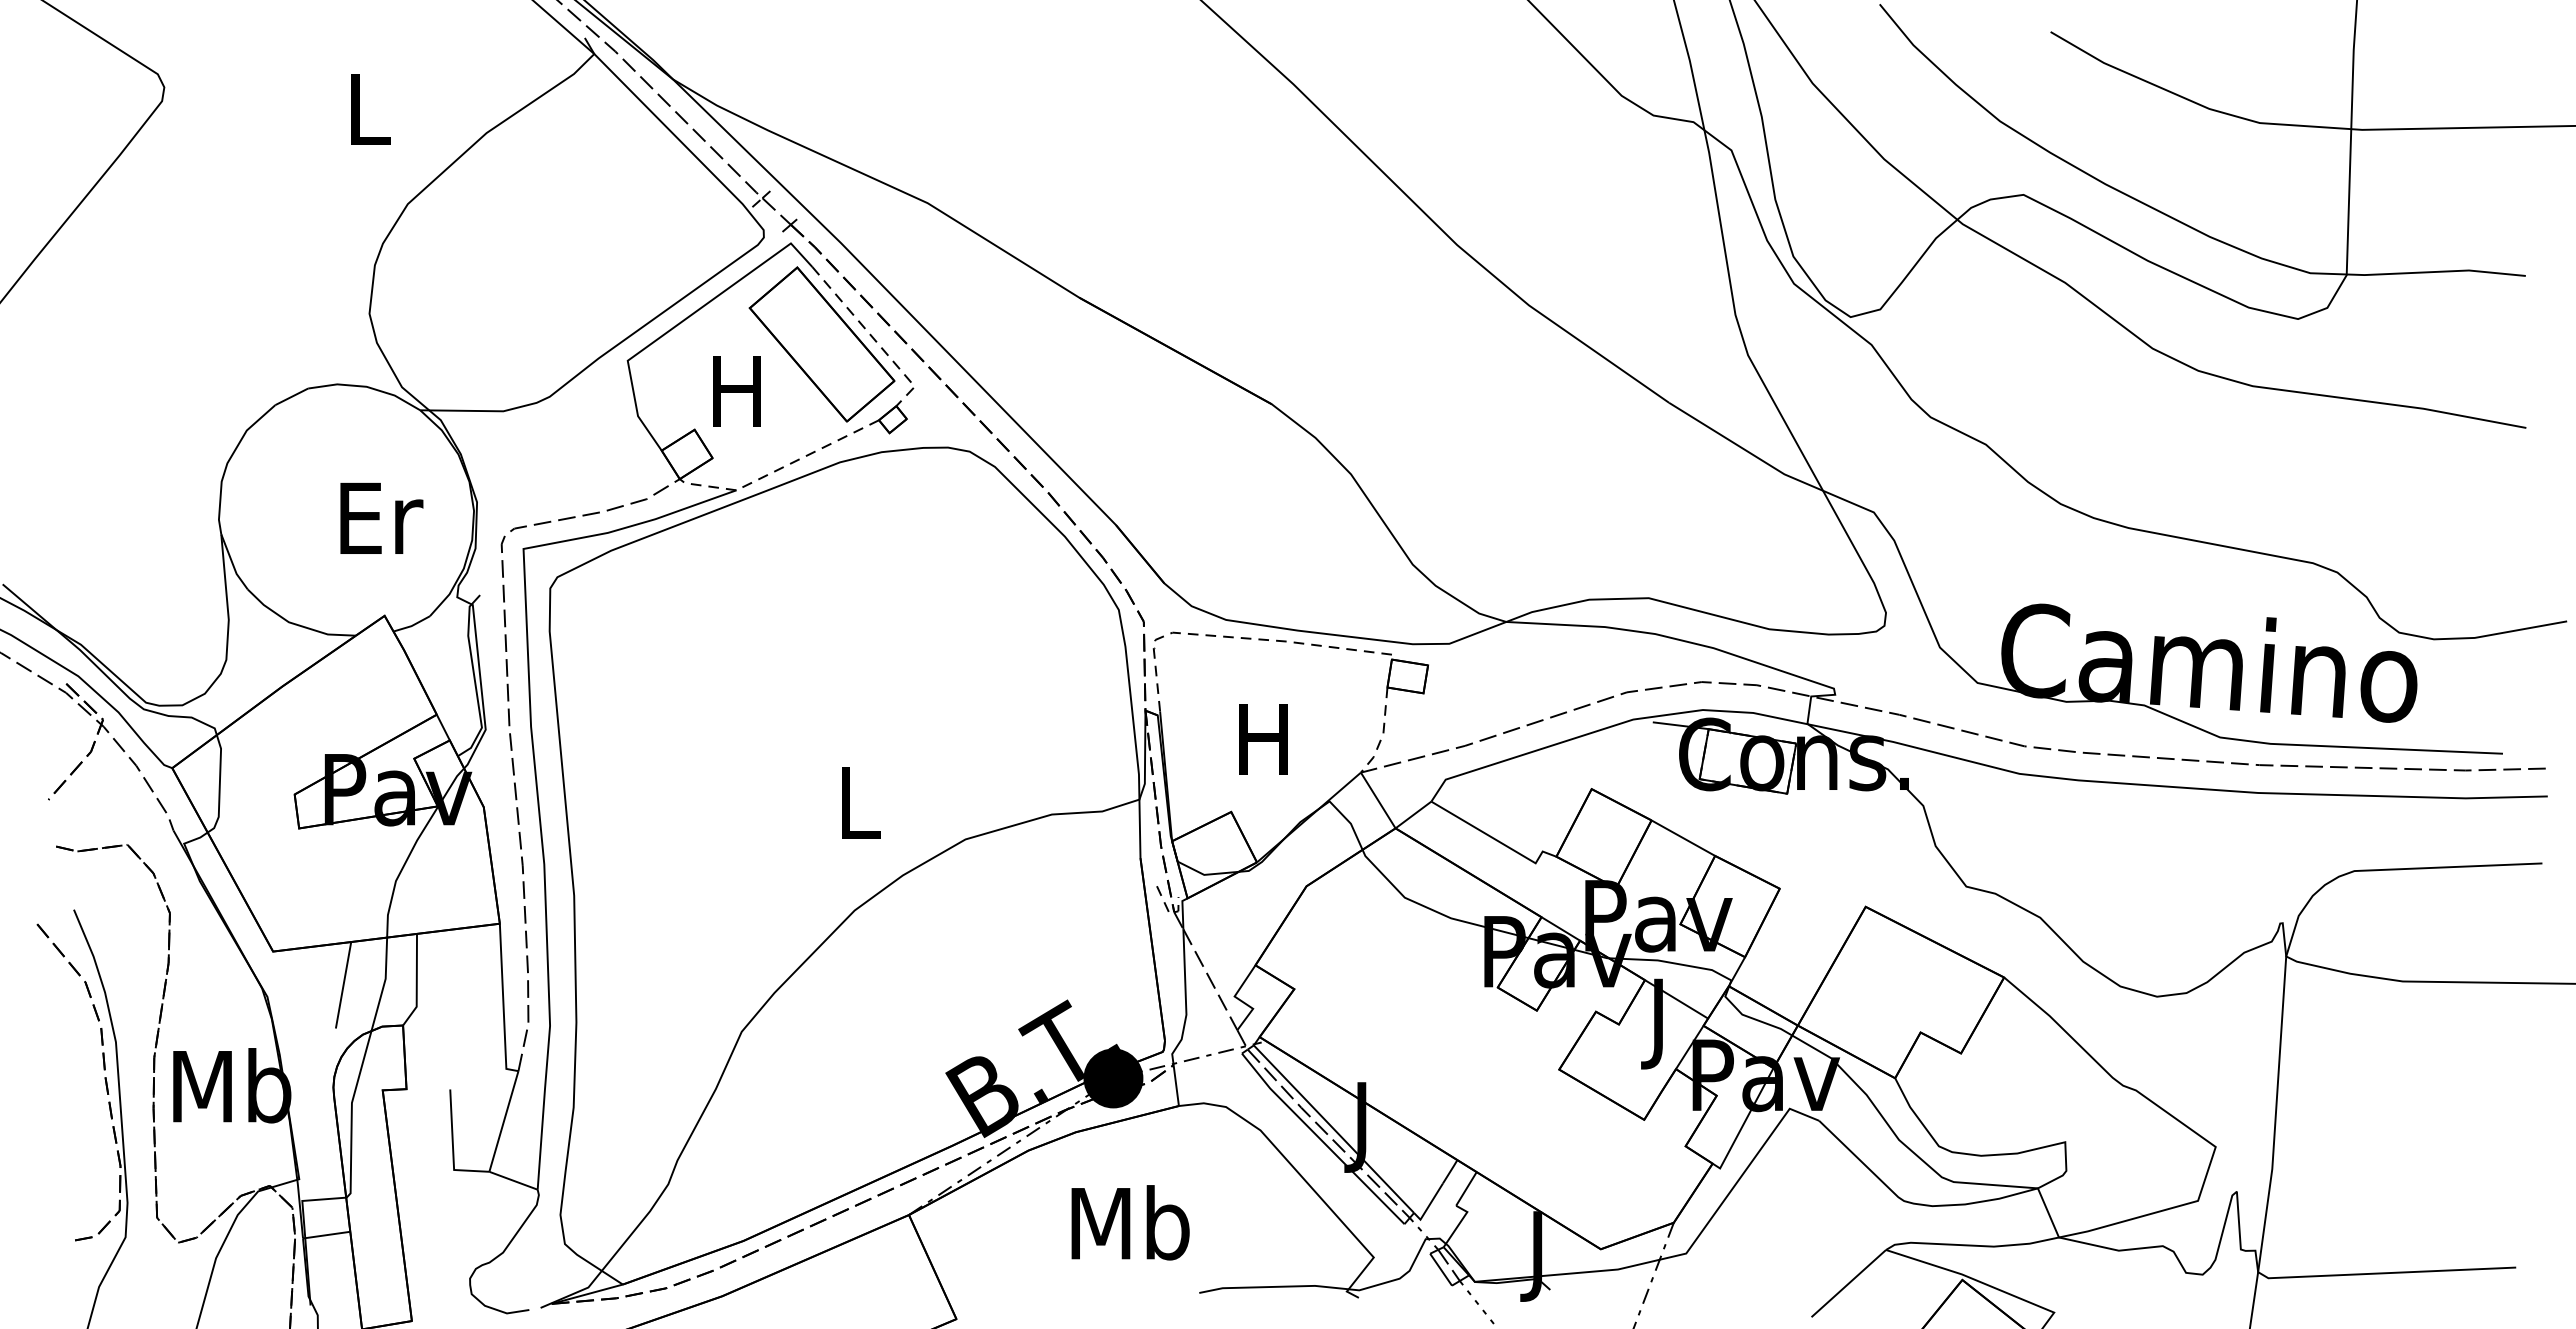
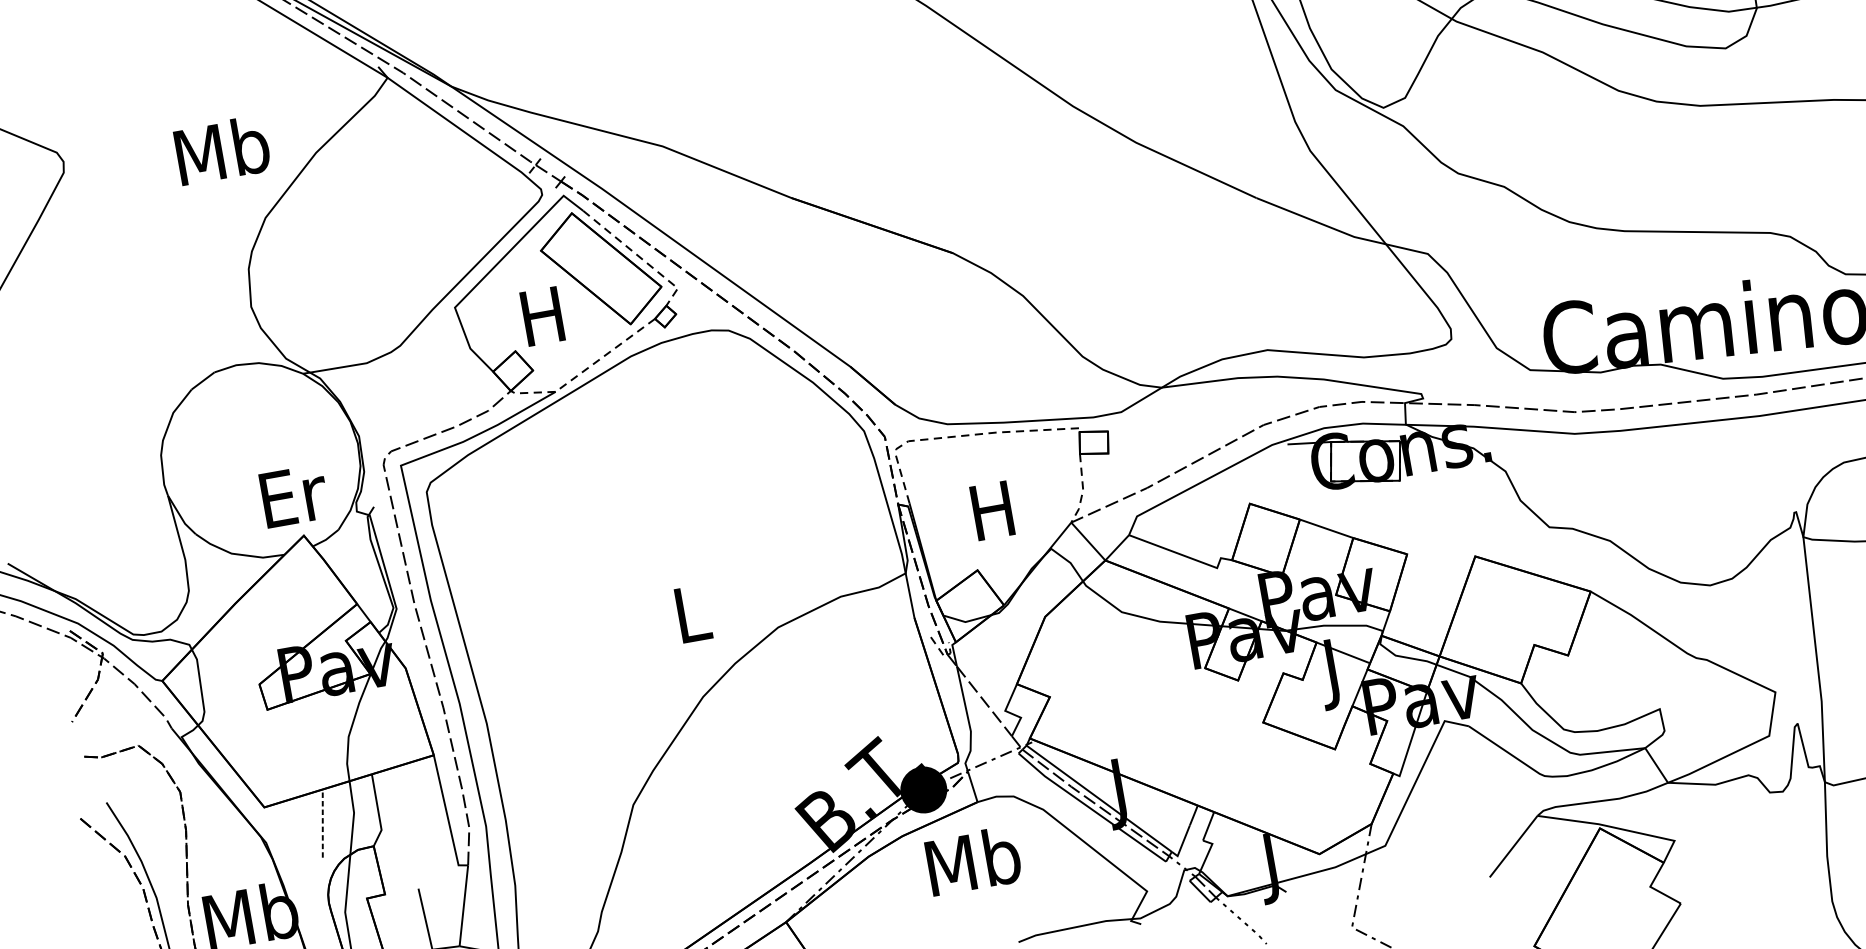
text: (368, 108) -> (222, 150), L -> Mb
text: (381, 518) -> (294, 496), moved
line: (343, 985) -> (322, 823), solid -> dashed
text: (1130, 1222) -> (973, 860), moved

